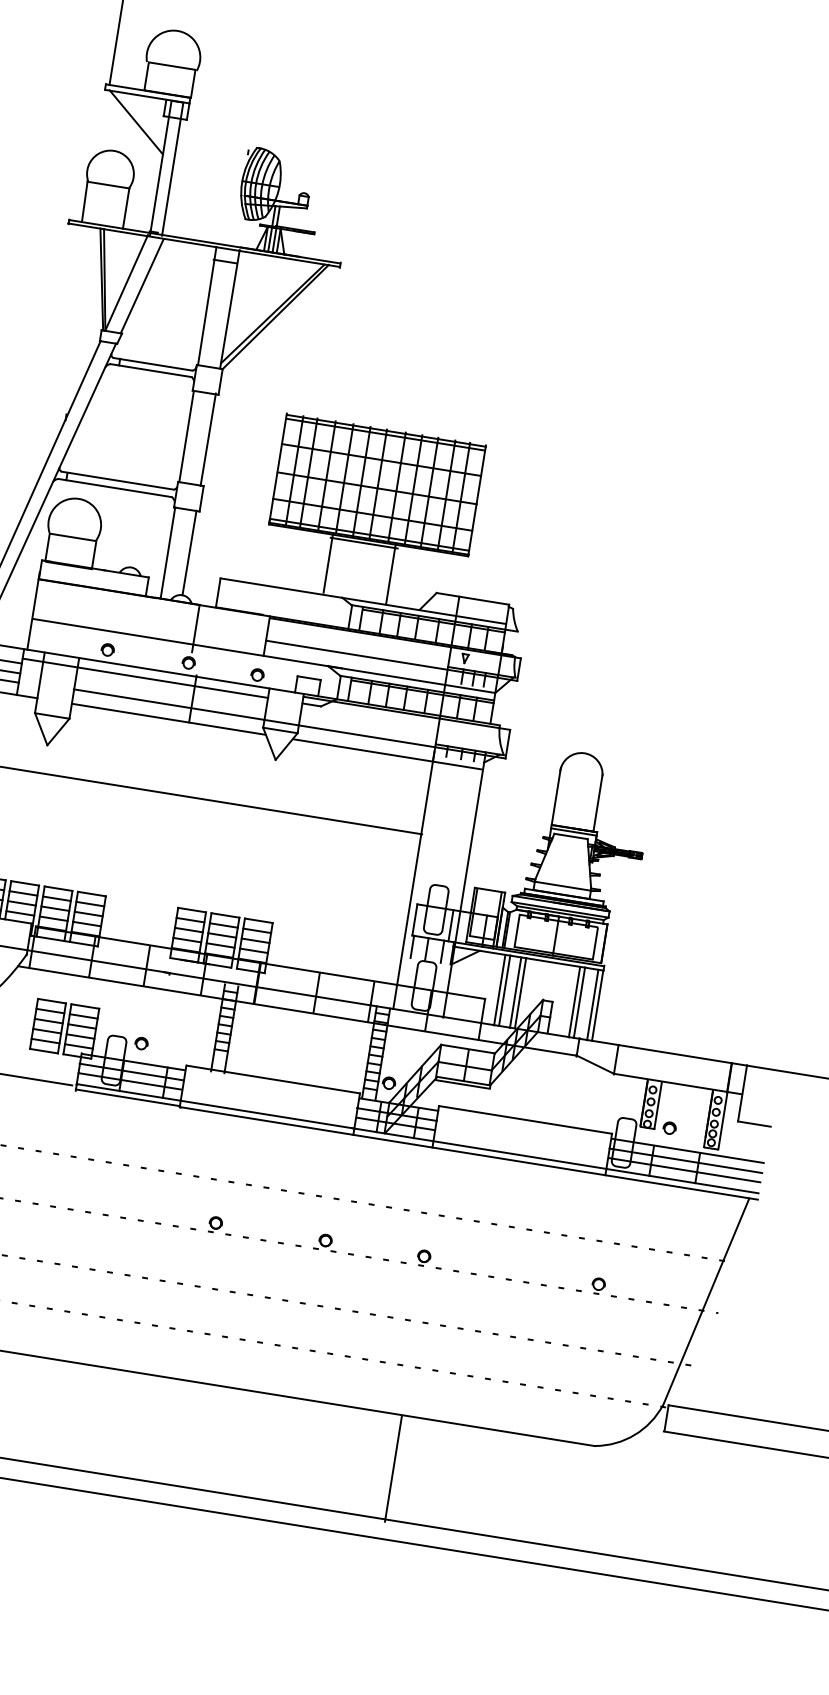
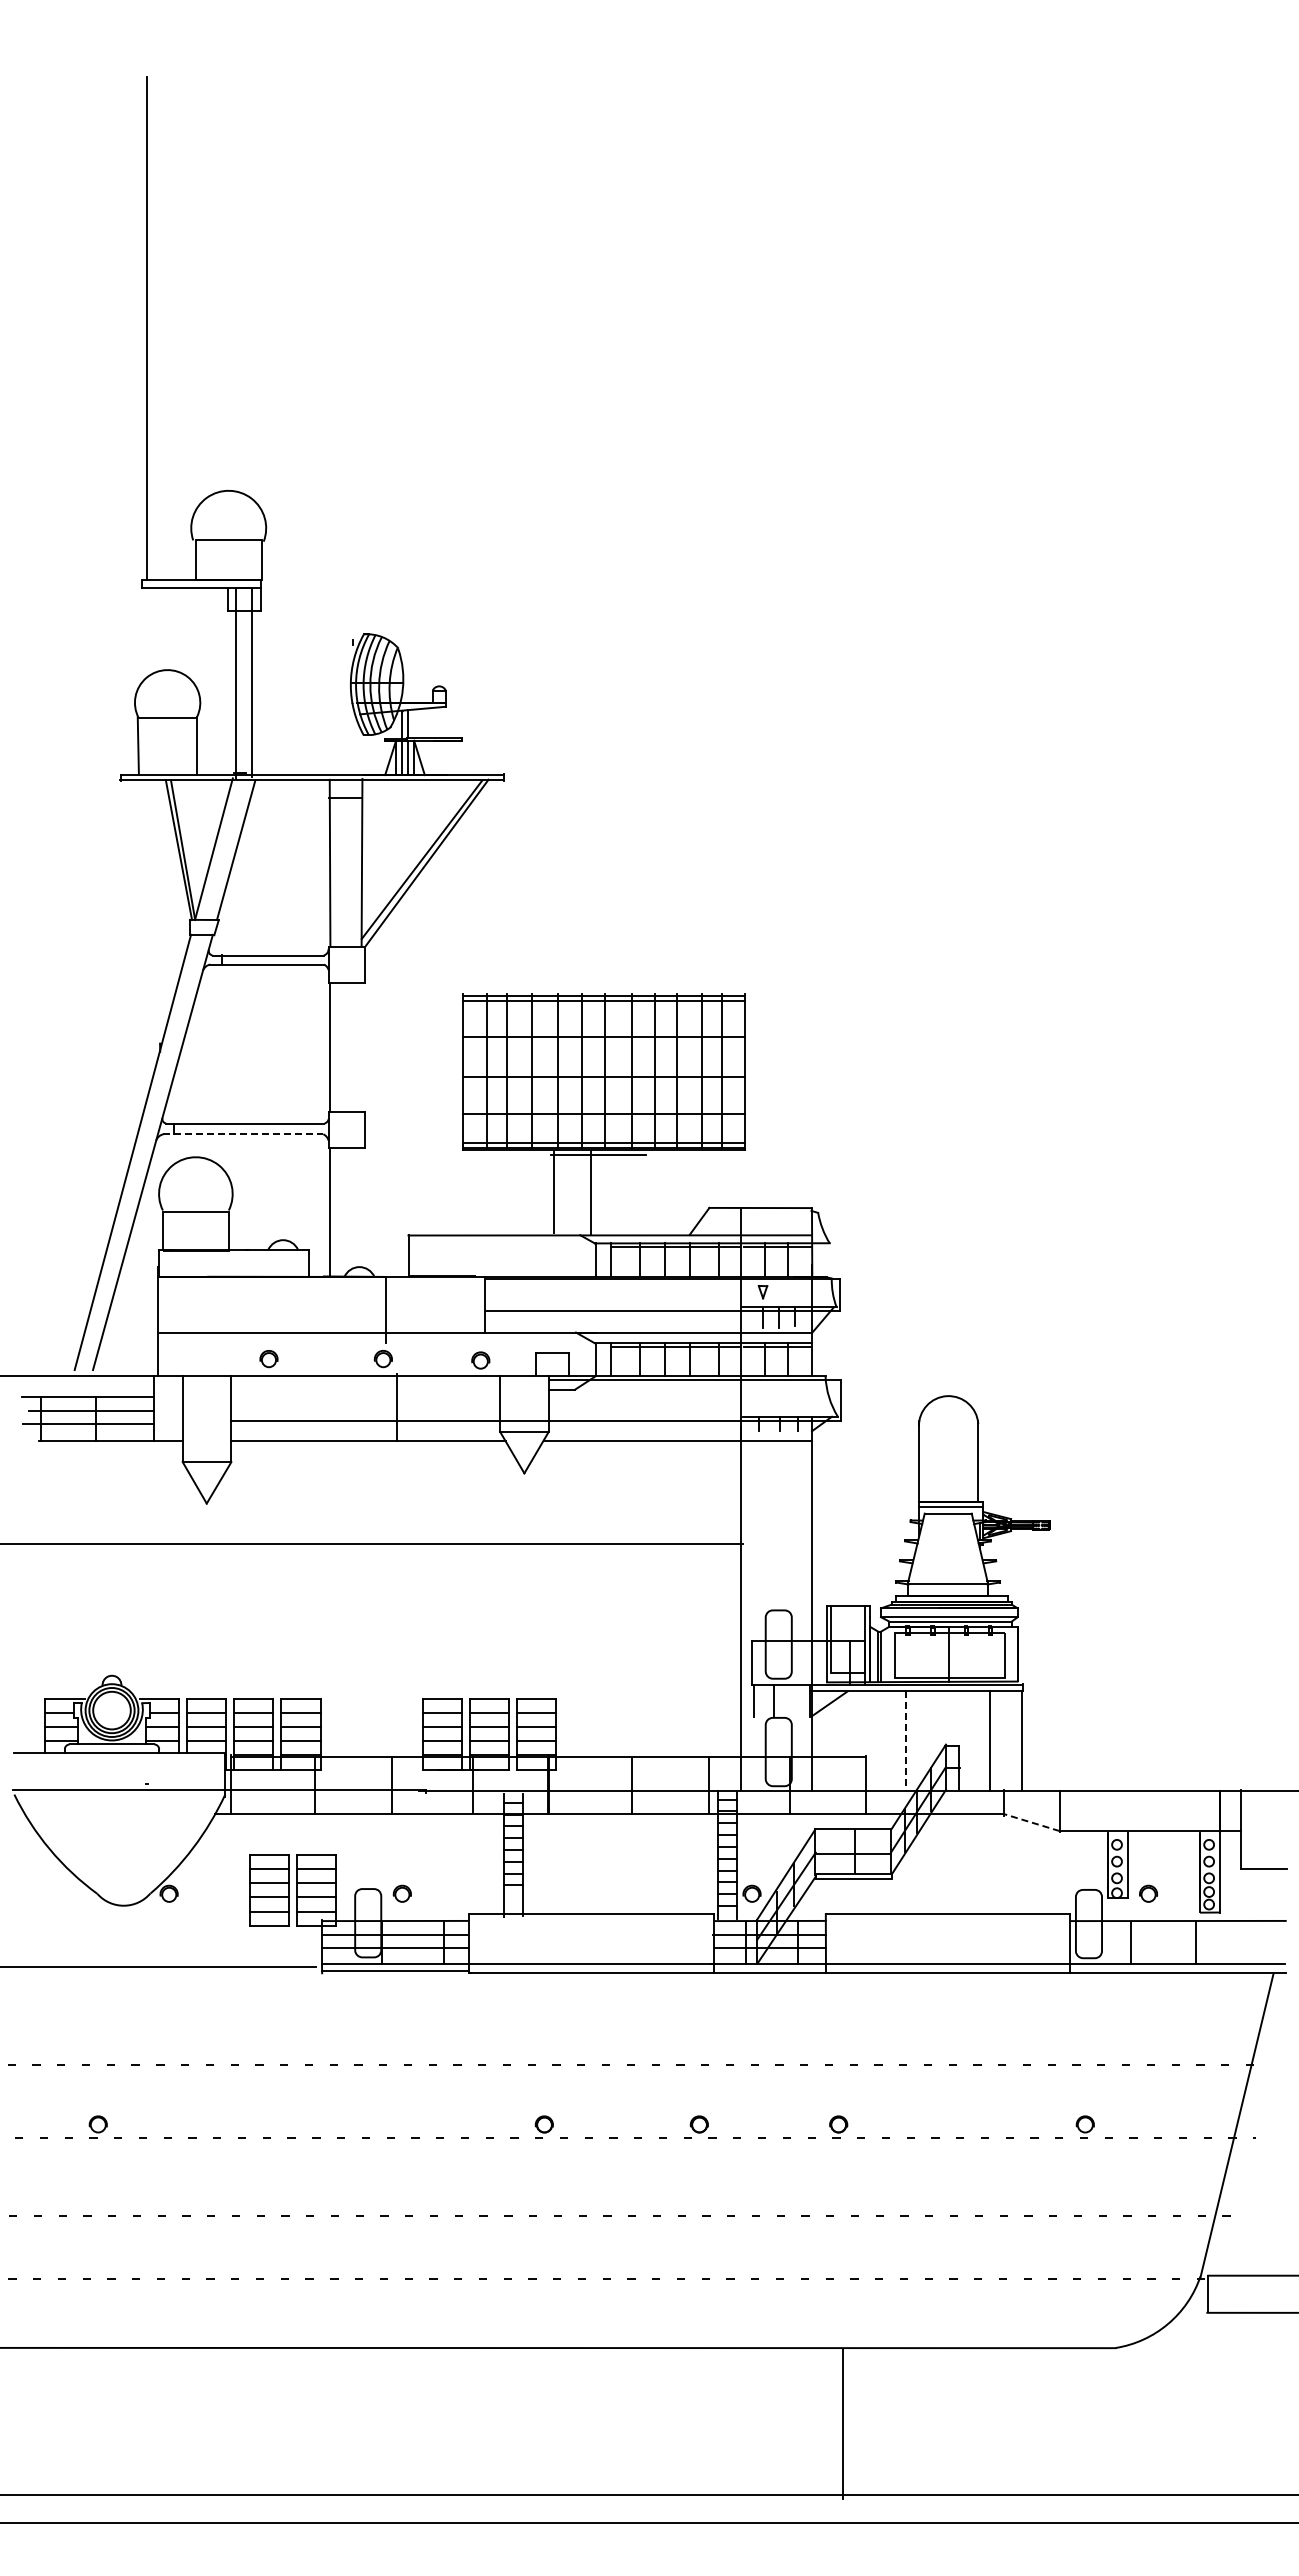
line: (136, 122) -> (191, 625), removed
line: (208, 439) -> (360, 1046), removed
line: (115, 488) -> (243, 1134), solid -> dashed
line: (189, 553) -> (359, 1207), removed
line: (391, 574) -> (591, 1192), moved
line: (145, 678) -> (326, 1389), removed
line: (450, 925) -> (802, 1663), removed
line: (442, 951) -> (796, 1700), removed
line: (499, 989) -> (883, 1740), removed
line: (504, 990) -> (890, 1740), removed
line: (515, 992) -> (906, 1741), solid -> dashed
line: (520, 993) -> (913, 1740), removed
line: (579, 1002) -> (996, 1740), removed
line: (592, 1004) -> (1015, 1740), removed
line: (594, 1064) -> (1031, 1822), solid -> dashed
line: (685, 1161) -> (1177, 1935), removed
line: (684, 1170) -> (1178, 1948), removed

